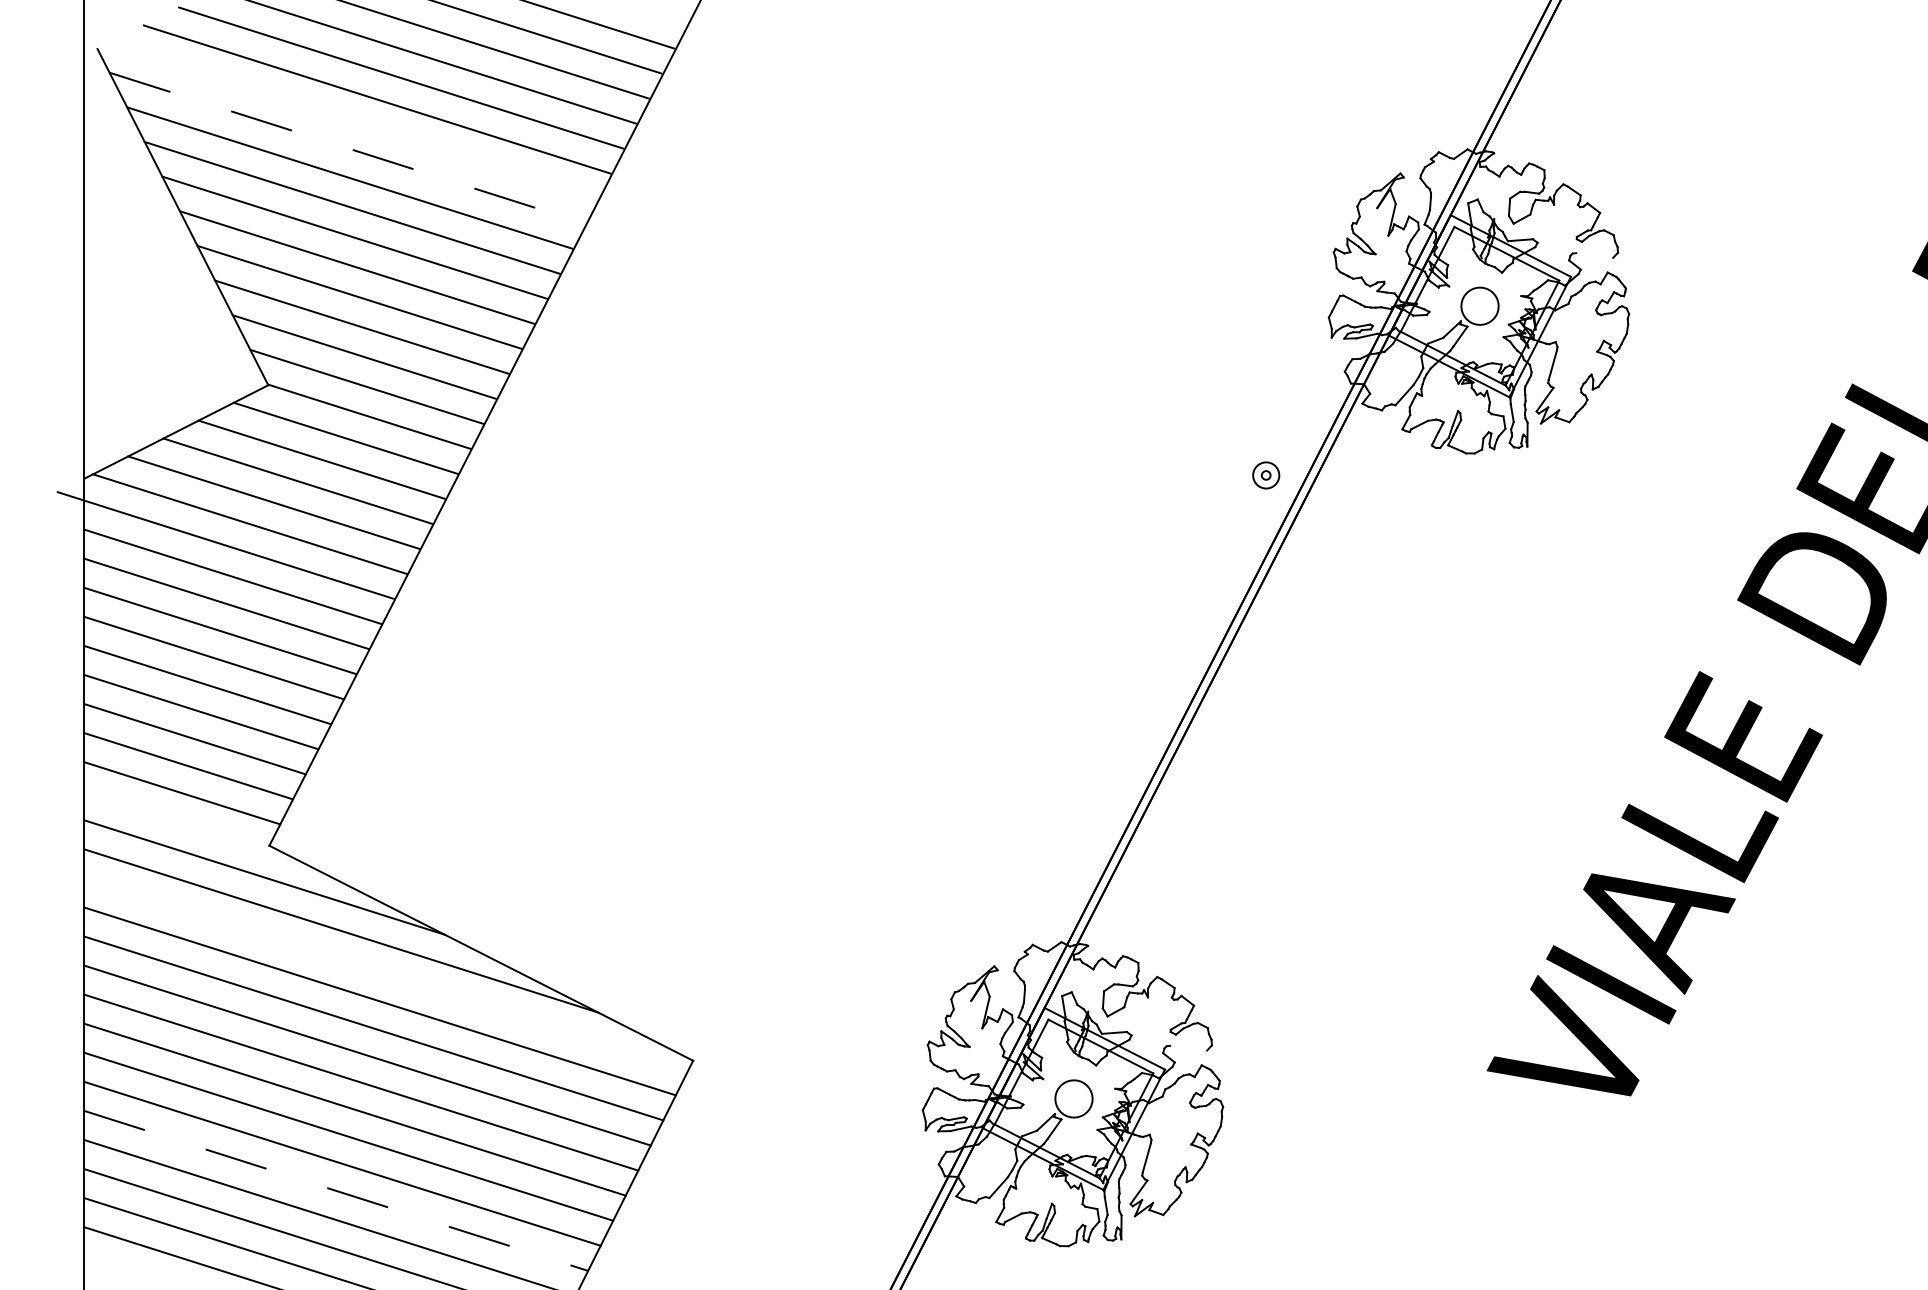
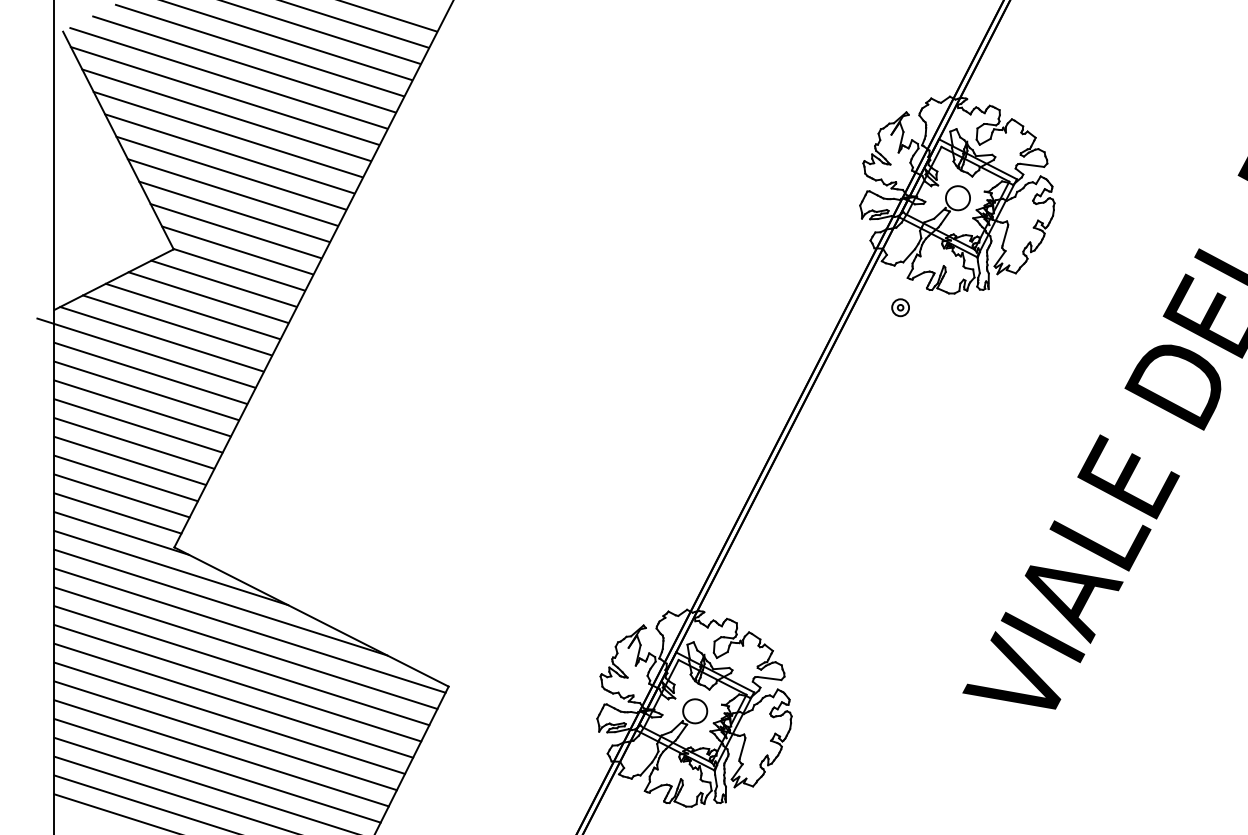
line: (352, 121) -> (228, 78), added
line: (348, 149) -> (225, 96), dashed -> solid
line: (1595, 254) -> (1032, 164), added
part: (1266, 475) -> (900, 307), moved
line: (187, 824) -> (121, 533), added
line: (385, 974) -> (249, 630), added
line: (1188, 1048) -> (769, 678), added
line: (337, 1190) -> (218, 770), dashed -> solid

